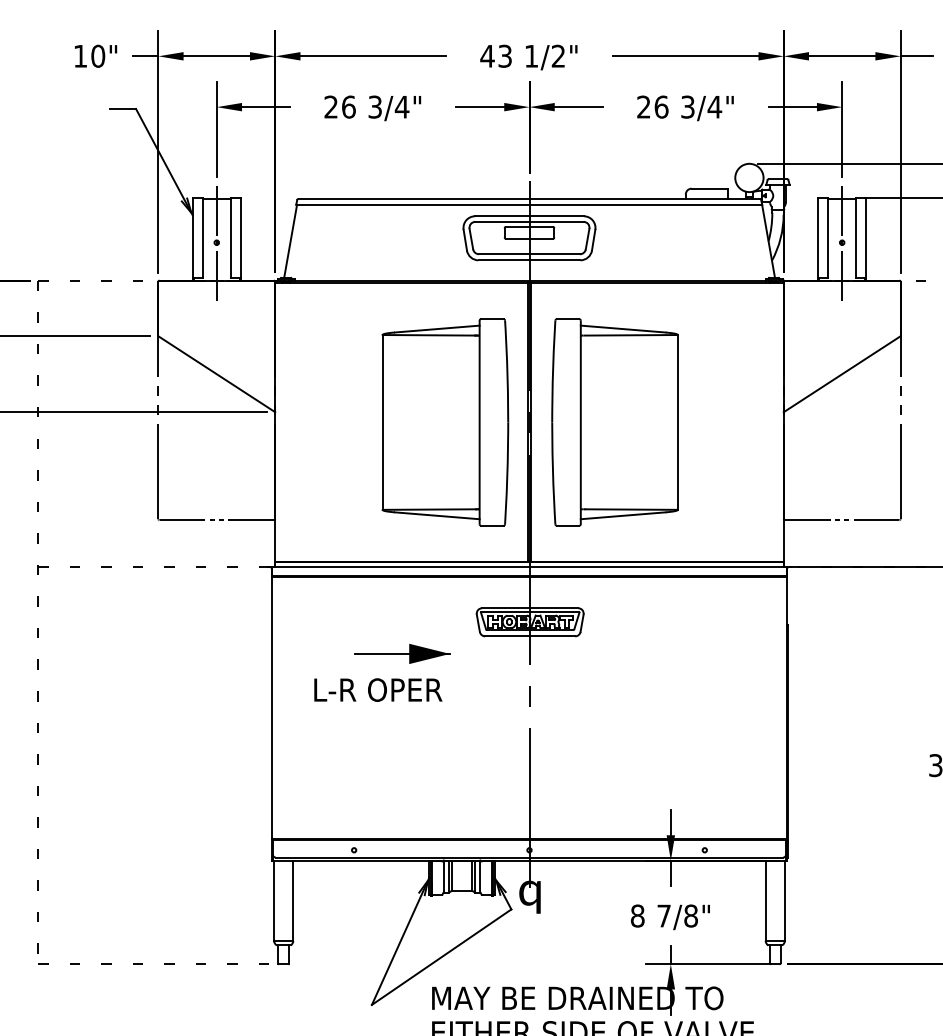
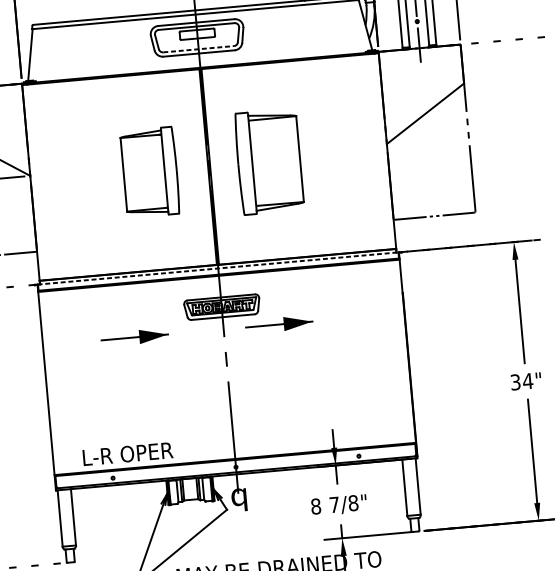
line: (529, 254) -> (198, 49), solid -> dashed
part: (445, 422) -> (150, 172), size x0.6
part: (614, 422) -> (268, 161), size x0.7
line: (529, 566) -> (218, 268), solid -> dashed
part: (608, 653) -> (279, 324), added
text: (378, 689) -> (128, 453), moved

